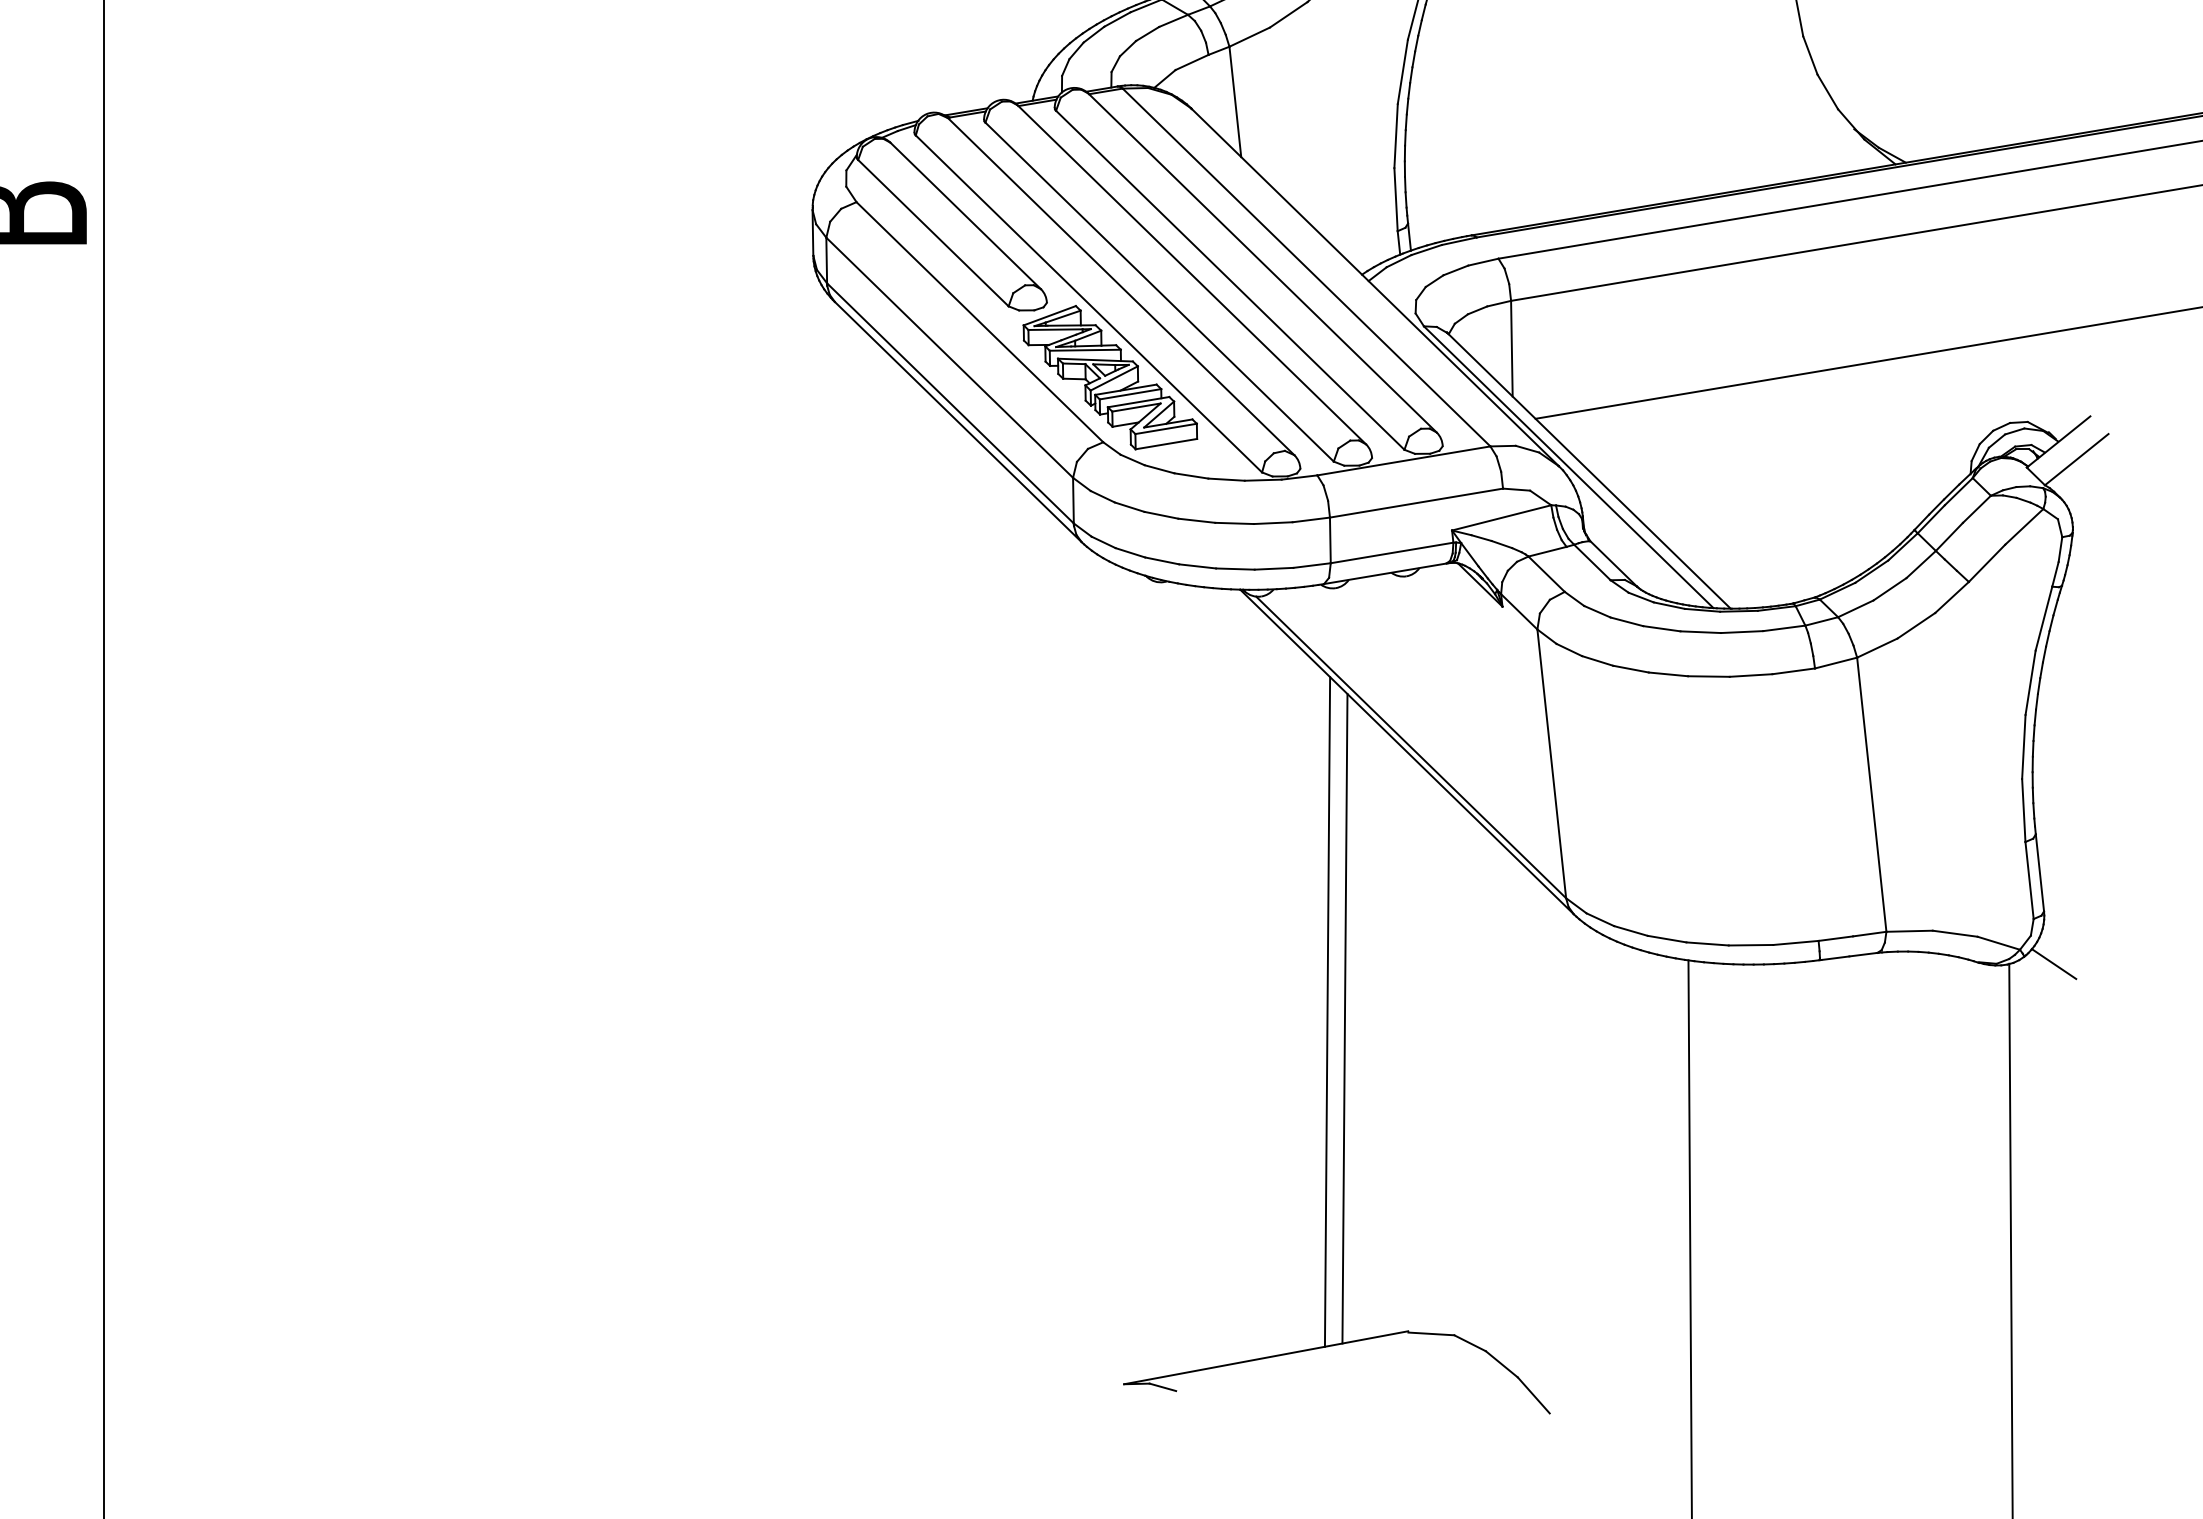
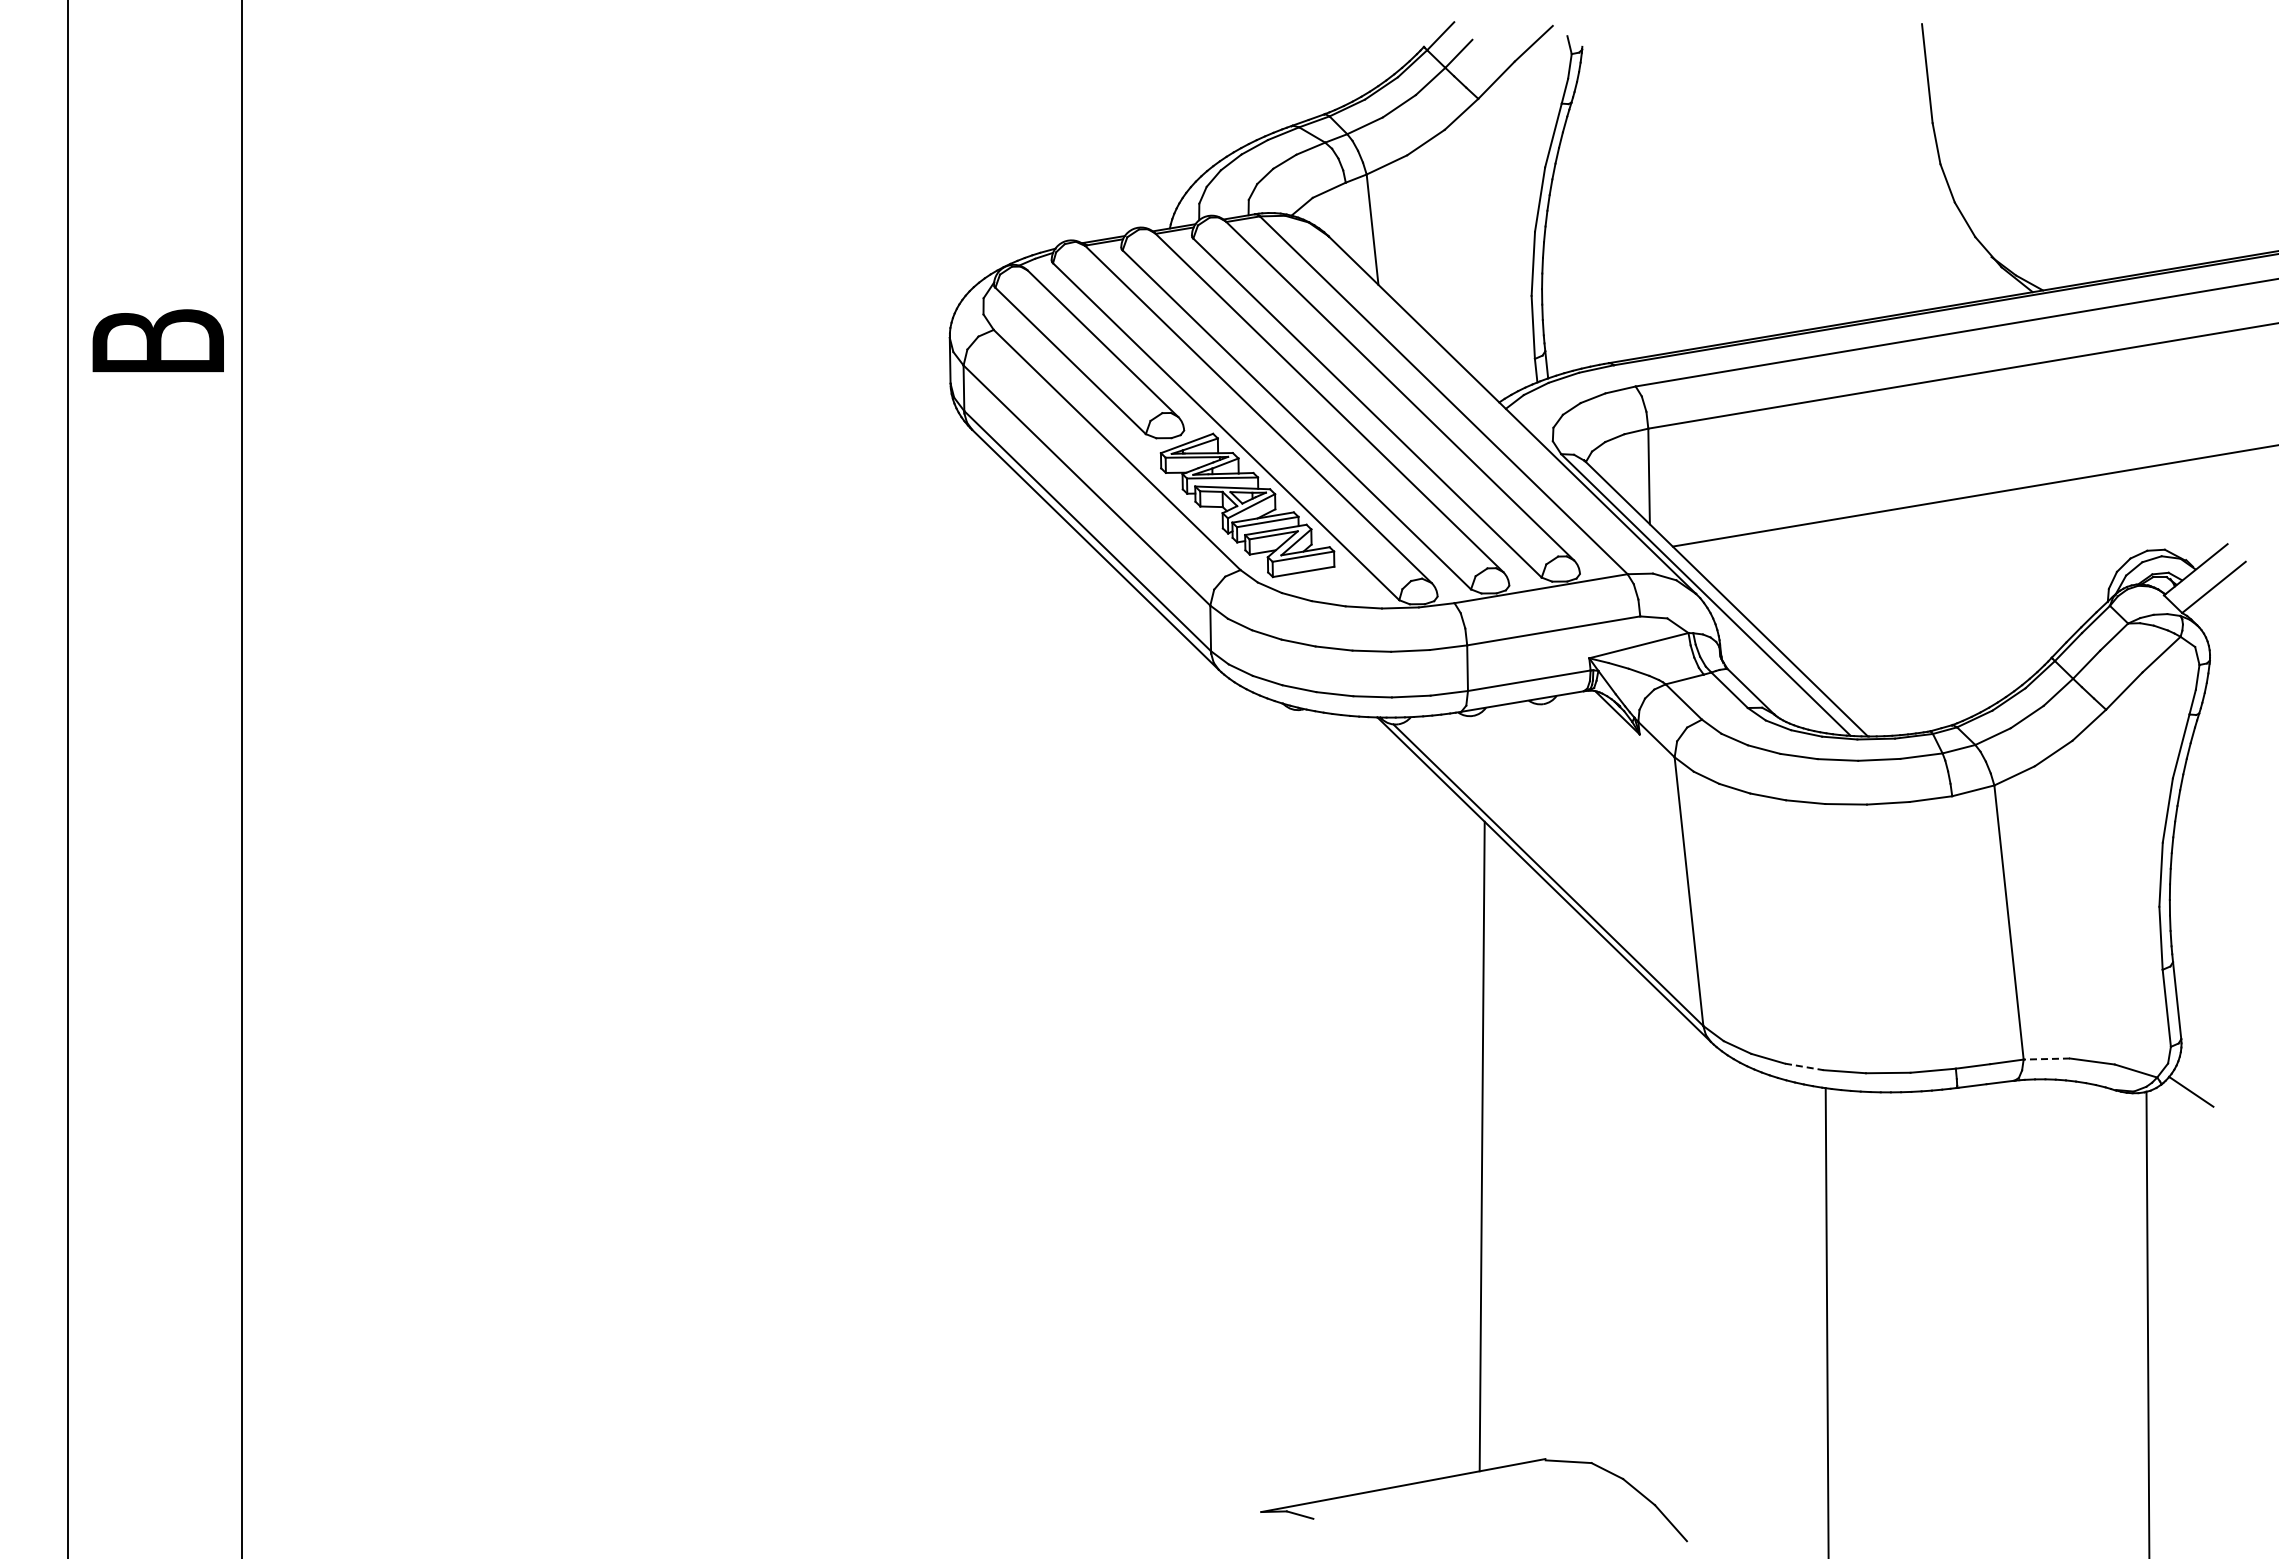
line: (1909, 931) -> (2046, 1059), solid -> dashed
line: (1667, 938) -> (1804, 1066), solid -> dashed
line: (1327, 1011) -> (1464, 1139), removed

